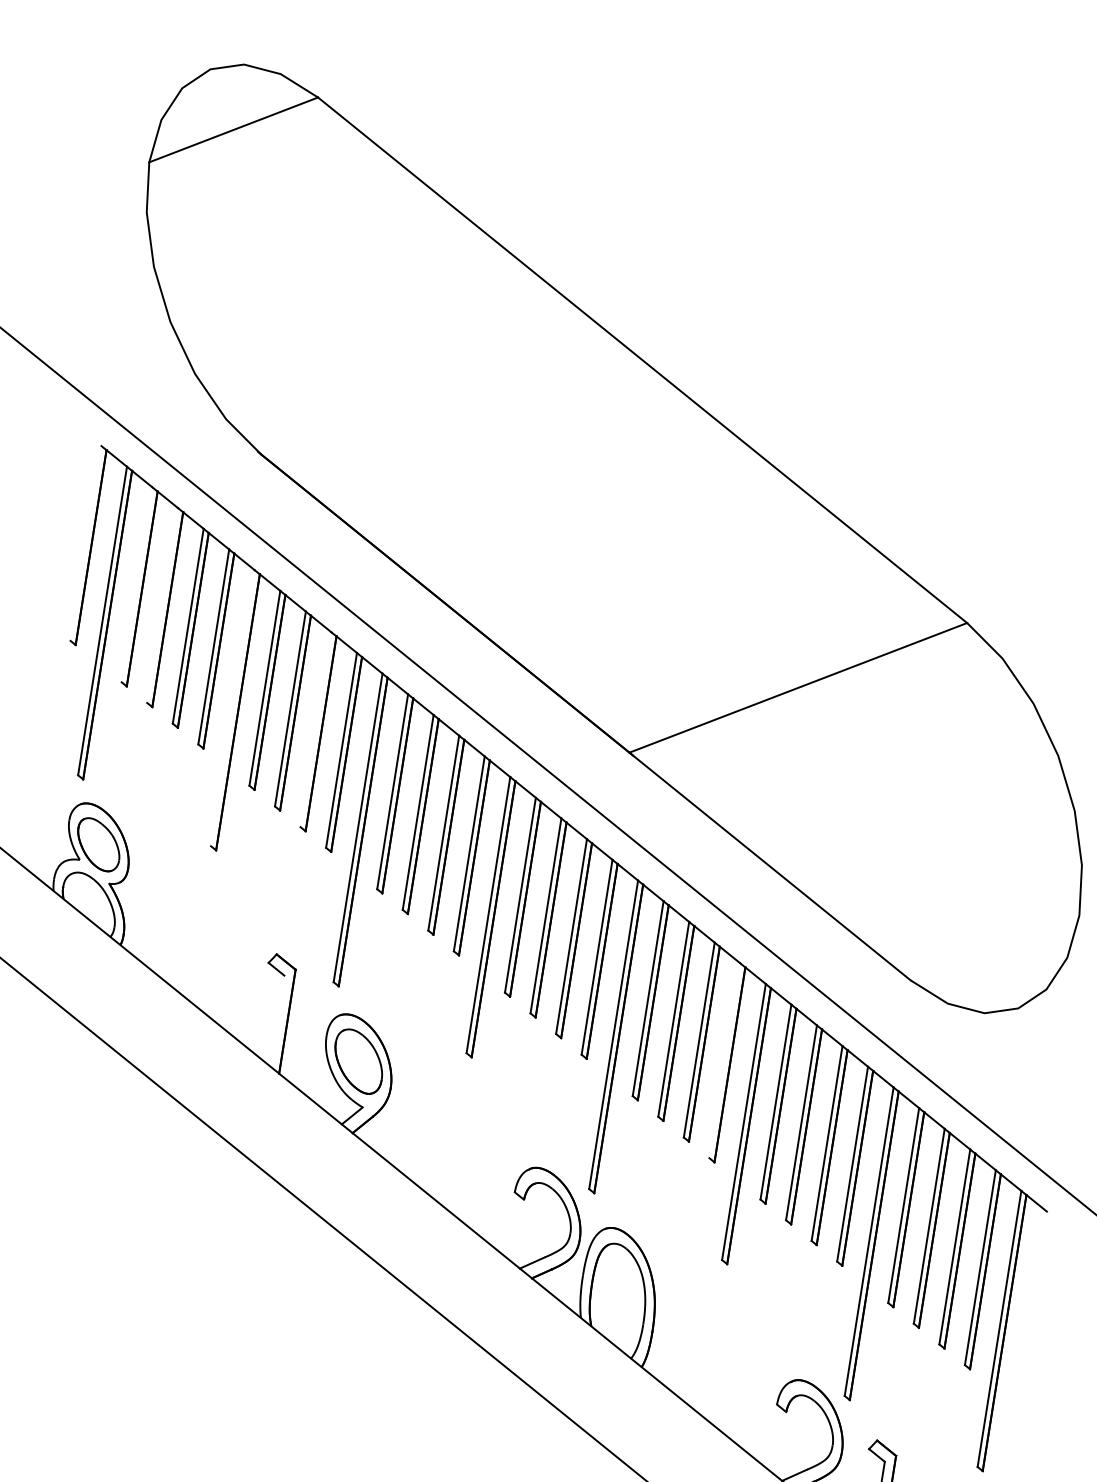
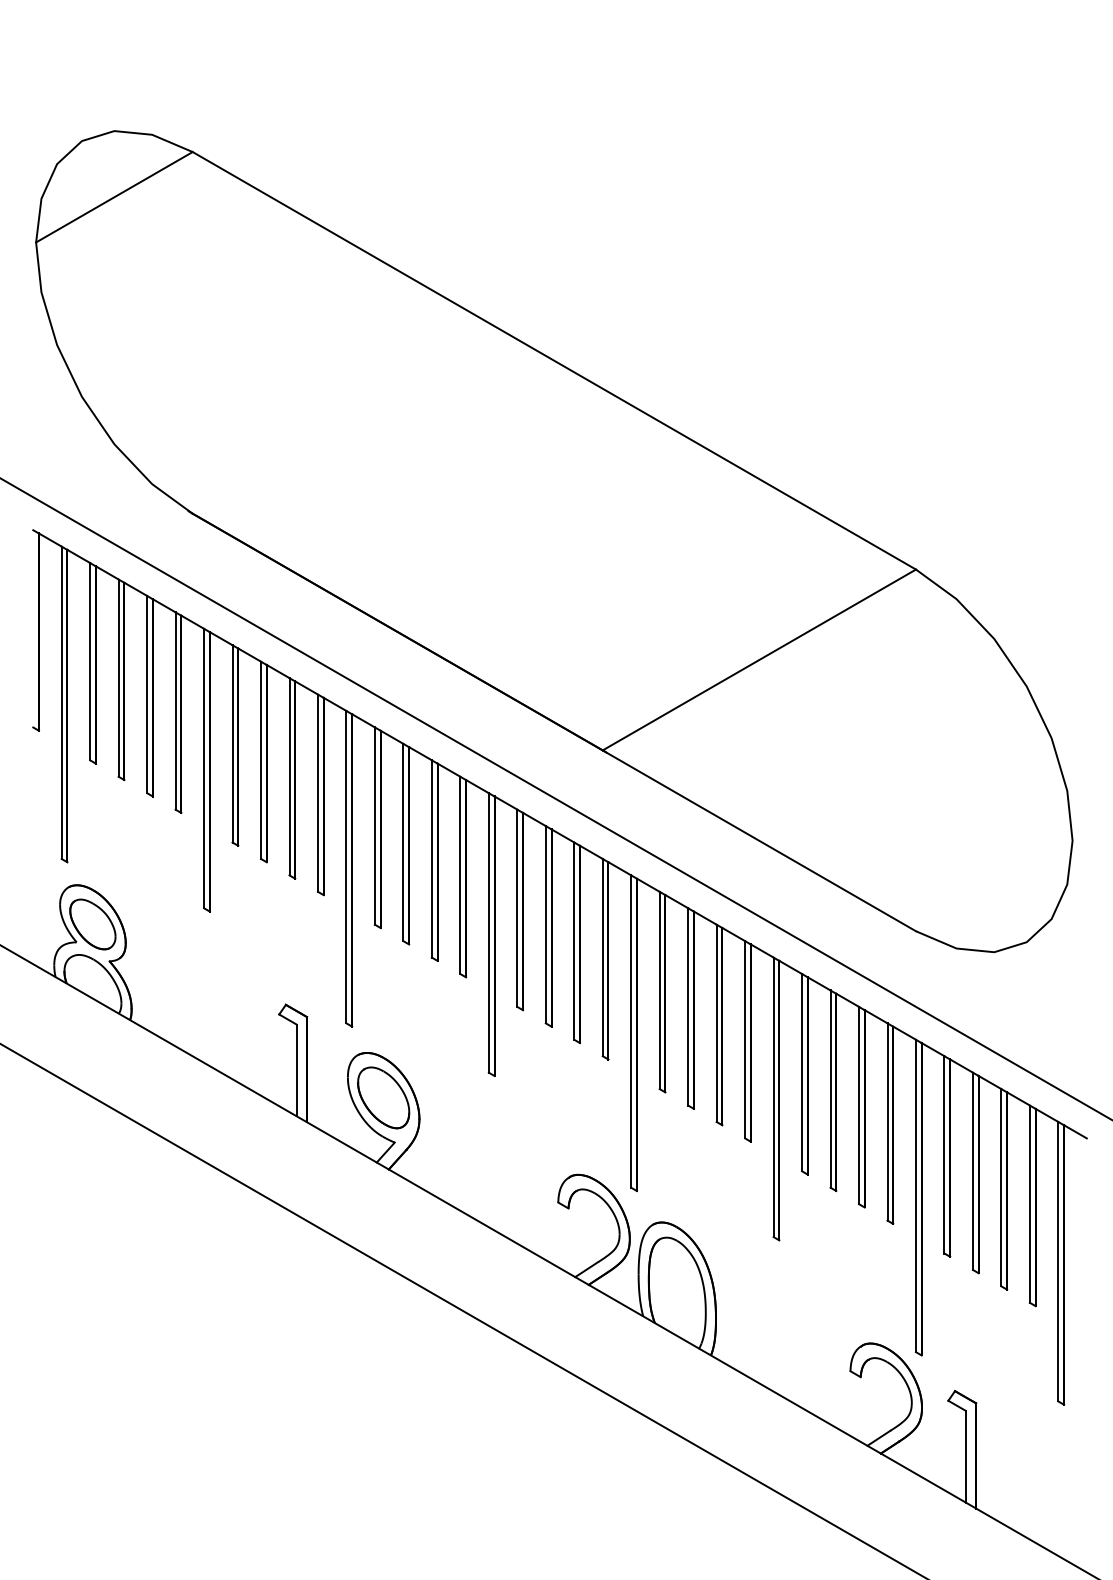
line: (137, 584) -> (90, 661), added
line: (162, 604) -> (118, 677), added
line: (233, 708) -> (204, 768), added
line: (316, 729) -> (289, 776), added
line: (276, 1020) -> (296, 1070), added
line: (725, 1060) -> (745, 1039), added

